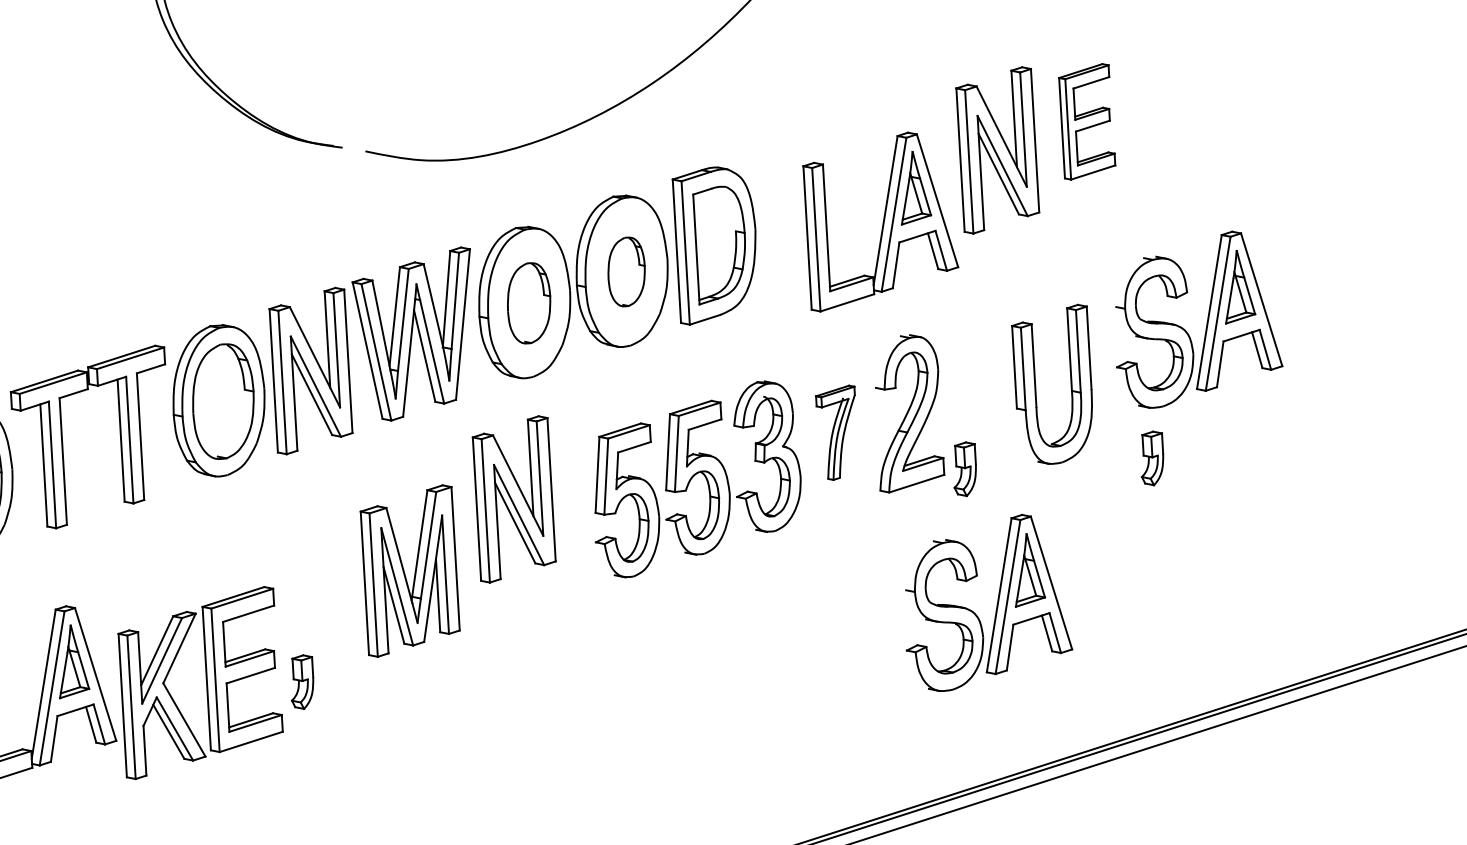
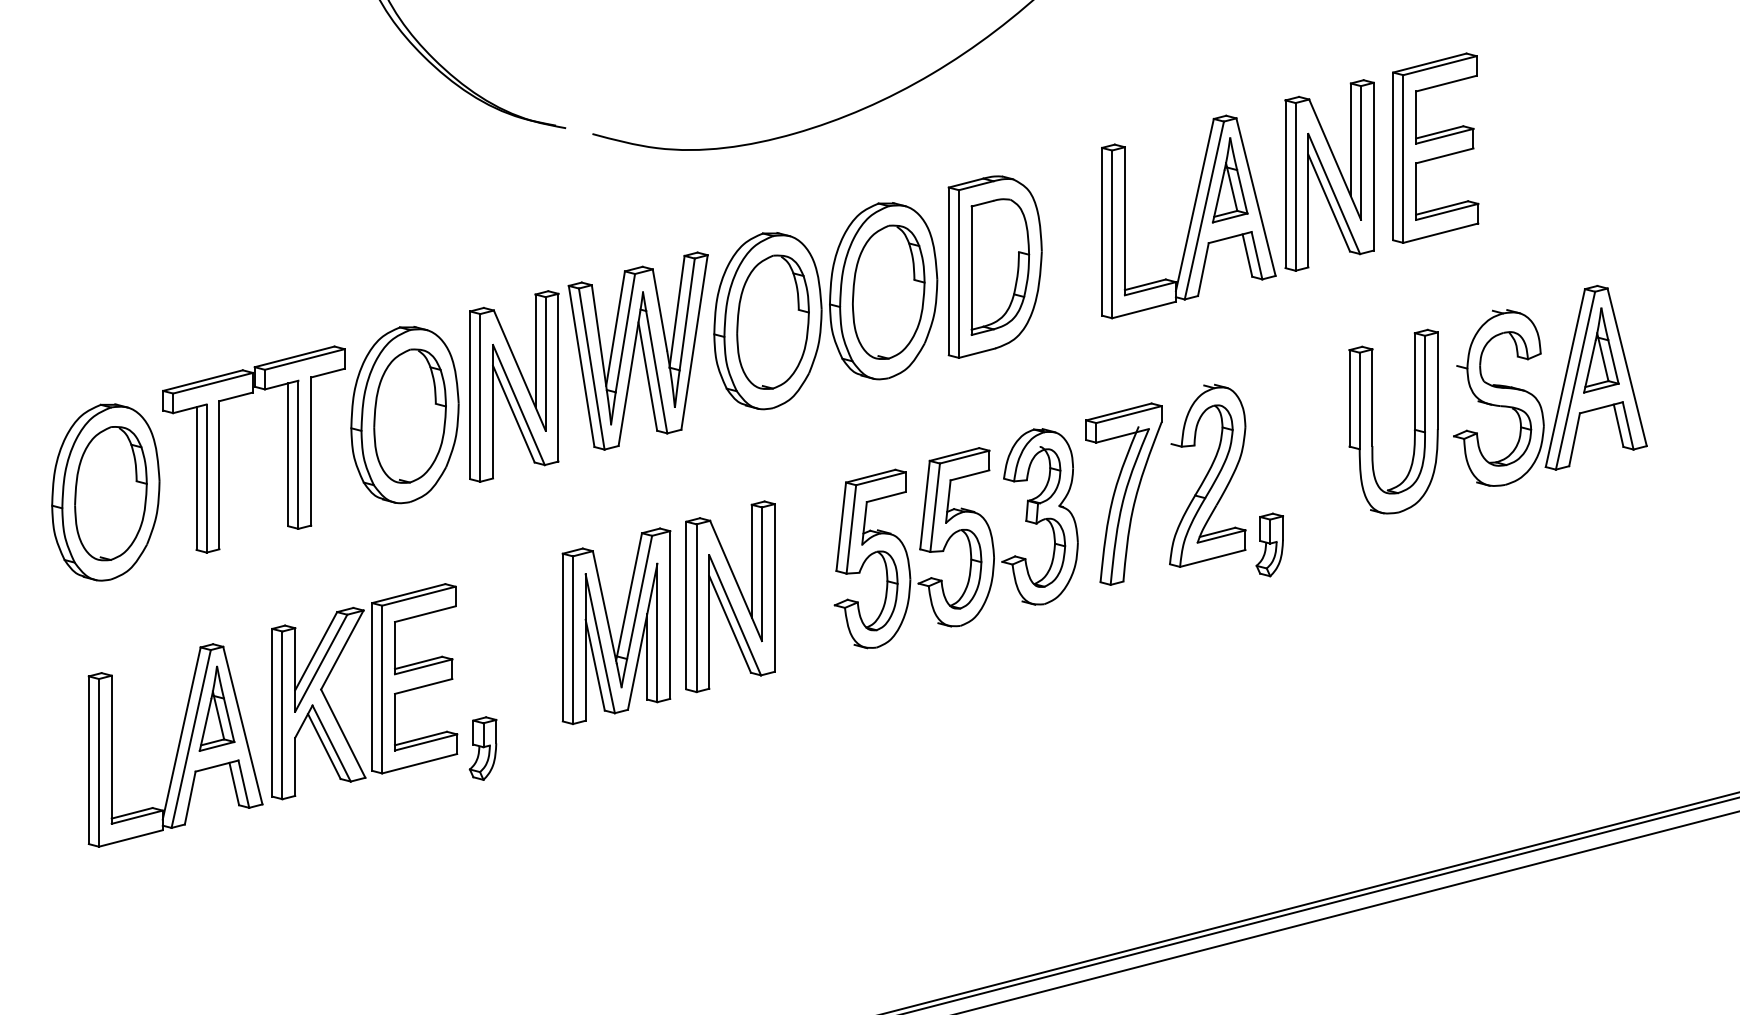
part: (1086, 121) -> (1435, 147), size x1.43
part: (880, 220) -> (1188, 216), moved
part: (626, 271) -> (888, 291), size x1.67
part: (528, 302) -> (772, 321), size x1.43
part: (1035, 385) -> (1372, 421), moved
part: (837, 432) -> (1123, 493), size x1.67
part: (1151, 458) -> (1488, 544), removed
part: (514, 499) -> (730, 596), moved
part: (997, 601) -> (1298, 701), removed
part: (206, 682) -> (371, 691), moved

